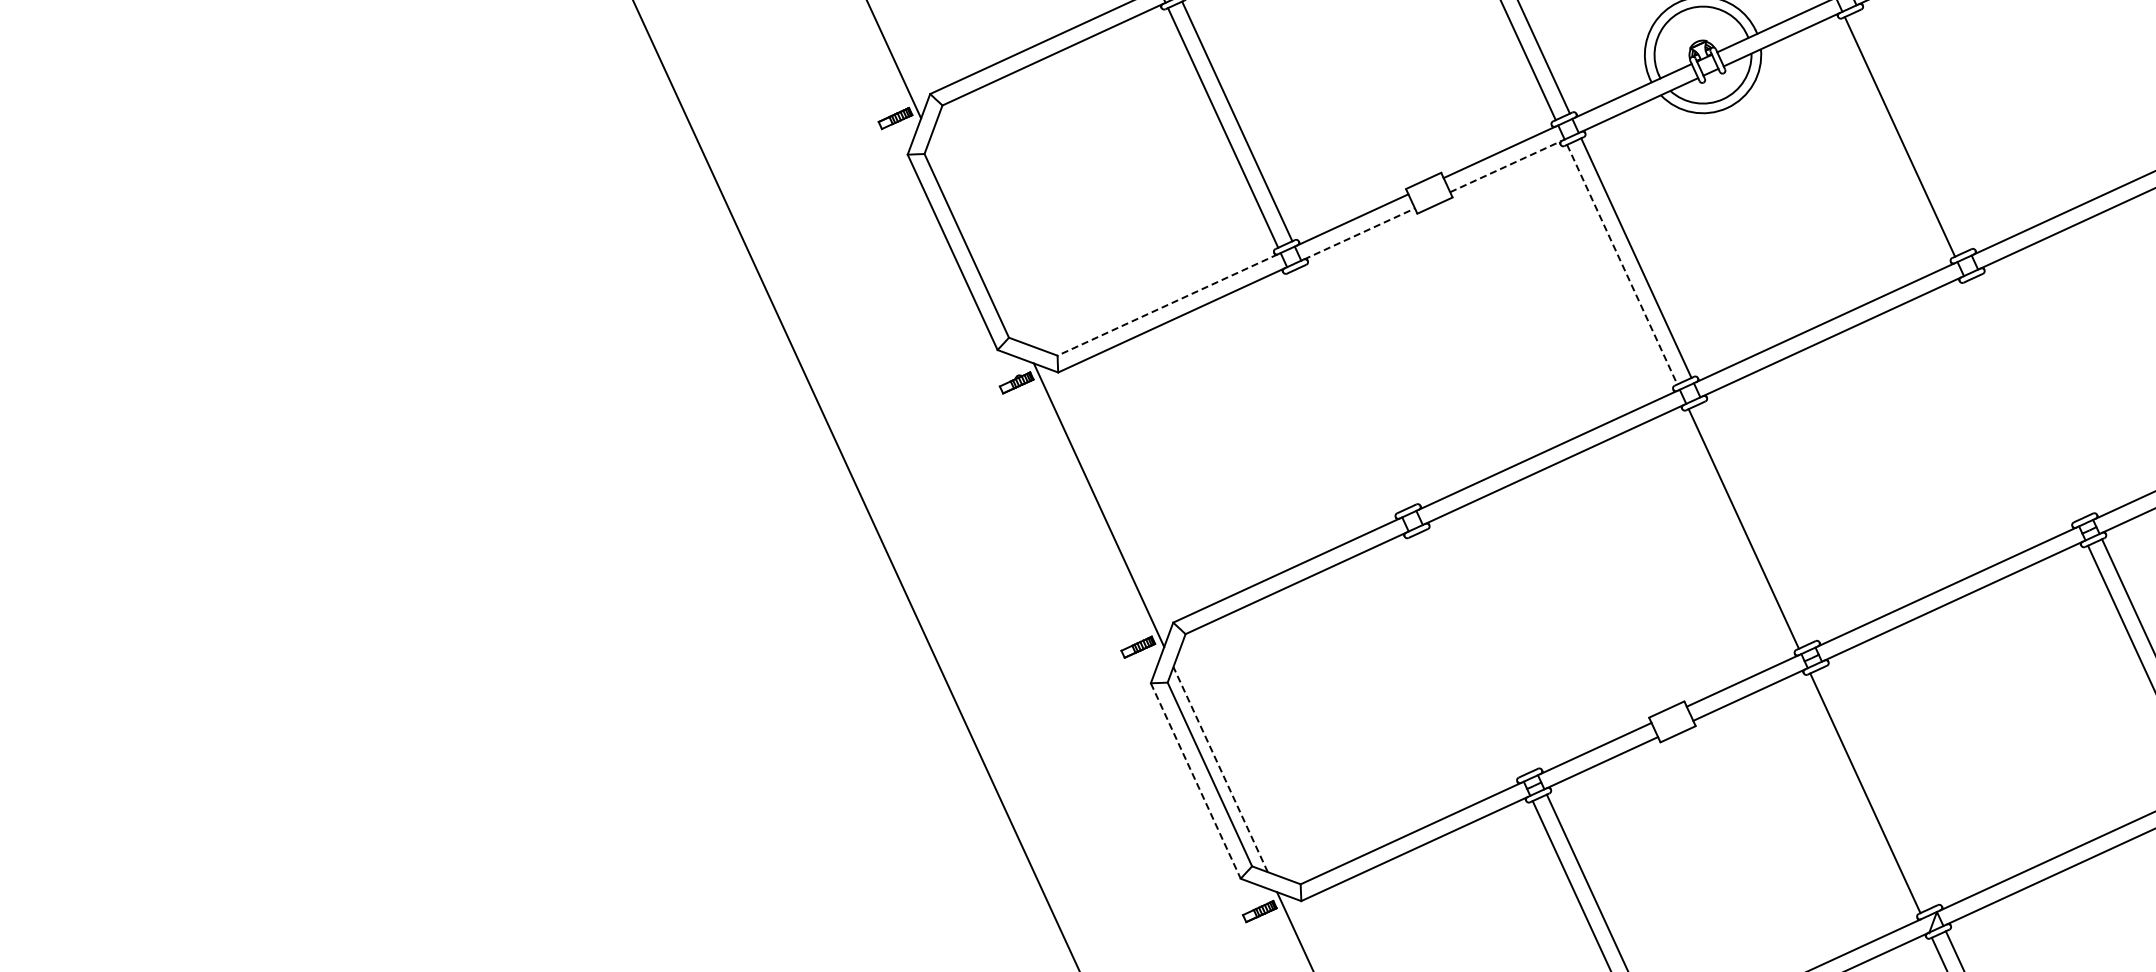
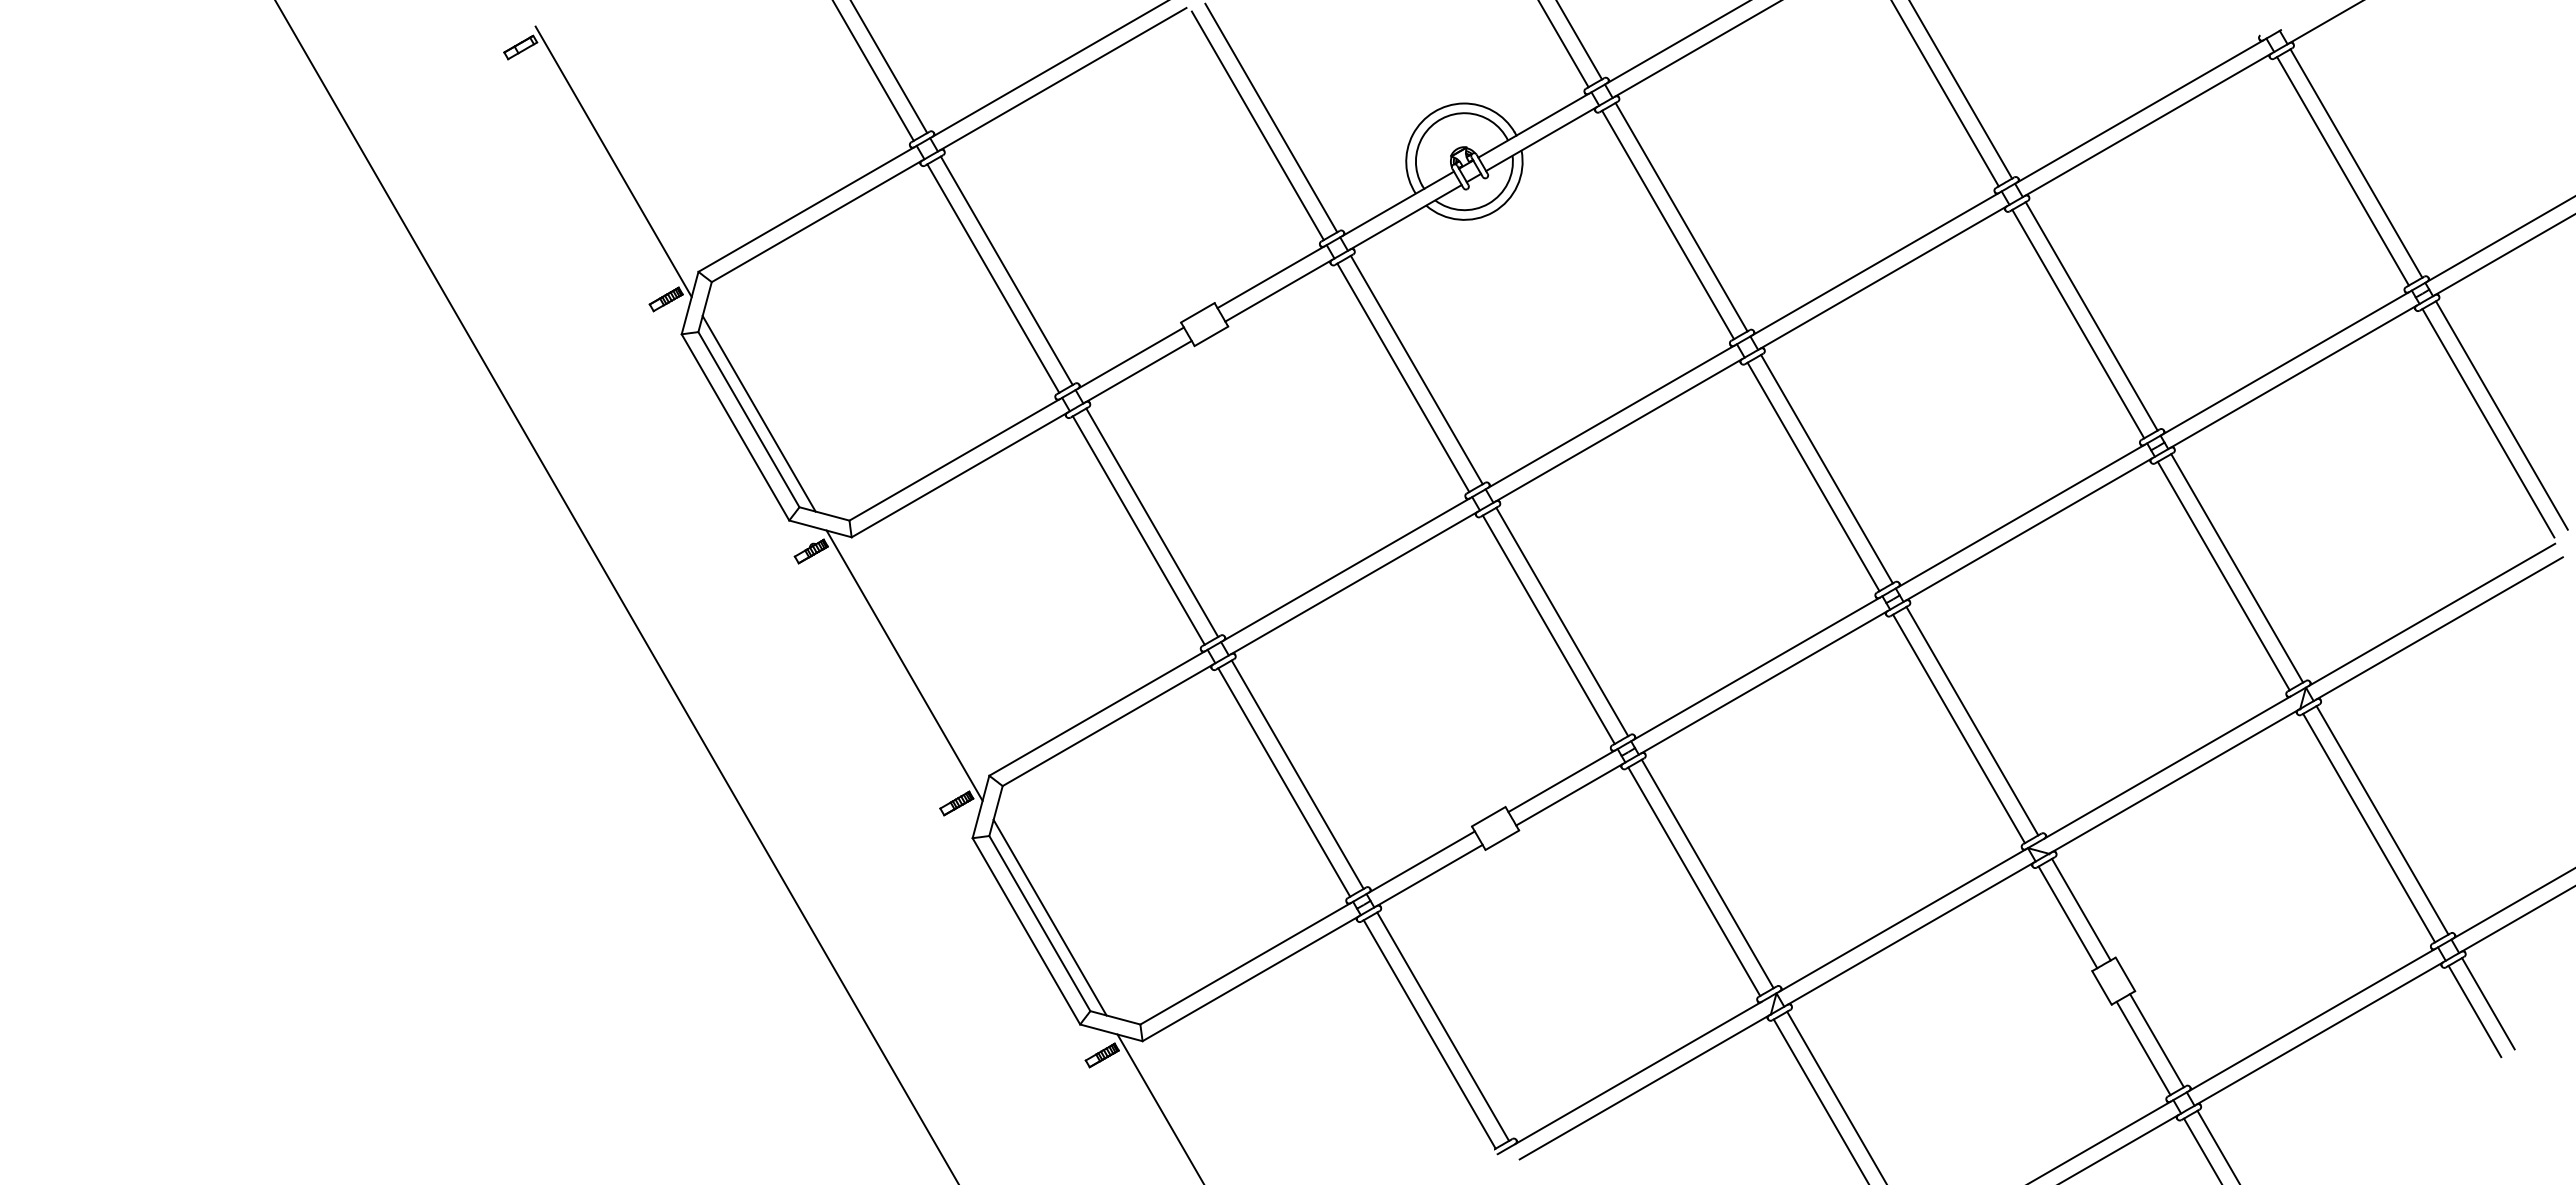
line: (1914, 130) -> (1681, 217), added
line: (1506, 166) -> (1278, 290), dashed -> solid
line: (1360, 233) -> (1139, 371), dashed -> solid
line: (976, 240) -> (758, 413), added
line: (1622, 264) -> (1403, 377), dashed -> solid
line: (1167, 305) -> (954, 460), dashed -> solid
line: (1359, 385) -> (1152, 522), added
line: (1344, 392) -> (1138, 530), added
line: (2035, 394) -> (1826, 468), added
line: (2021, 400) -> (1813, 476), added
line: (1758, 521) -> (1562, 621), added
line: (1480, 649) -> (1297, 774), added
line: (1466, 656) -> (1284, 782), added
line: (1221, 769) -> (1050, 917), dashed -> solid
line: (1195, 781) -> (1026, 931), dashed -> solid
line: (1879, 786) -> (1707, 873), added

